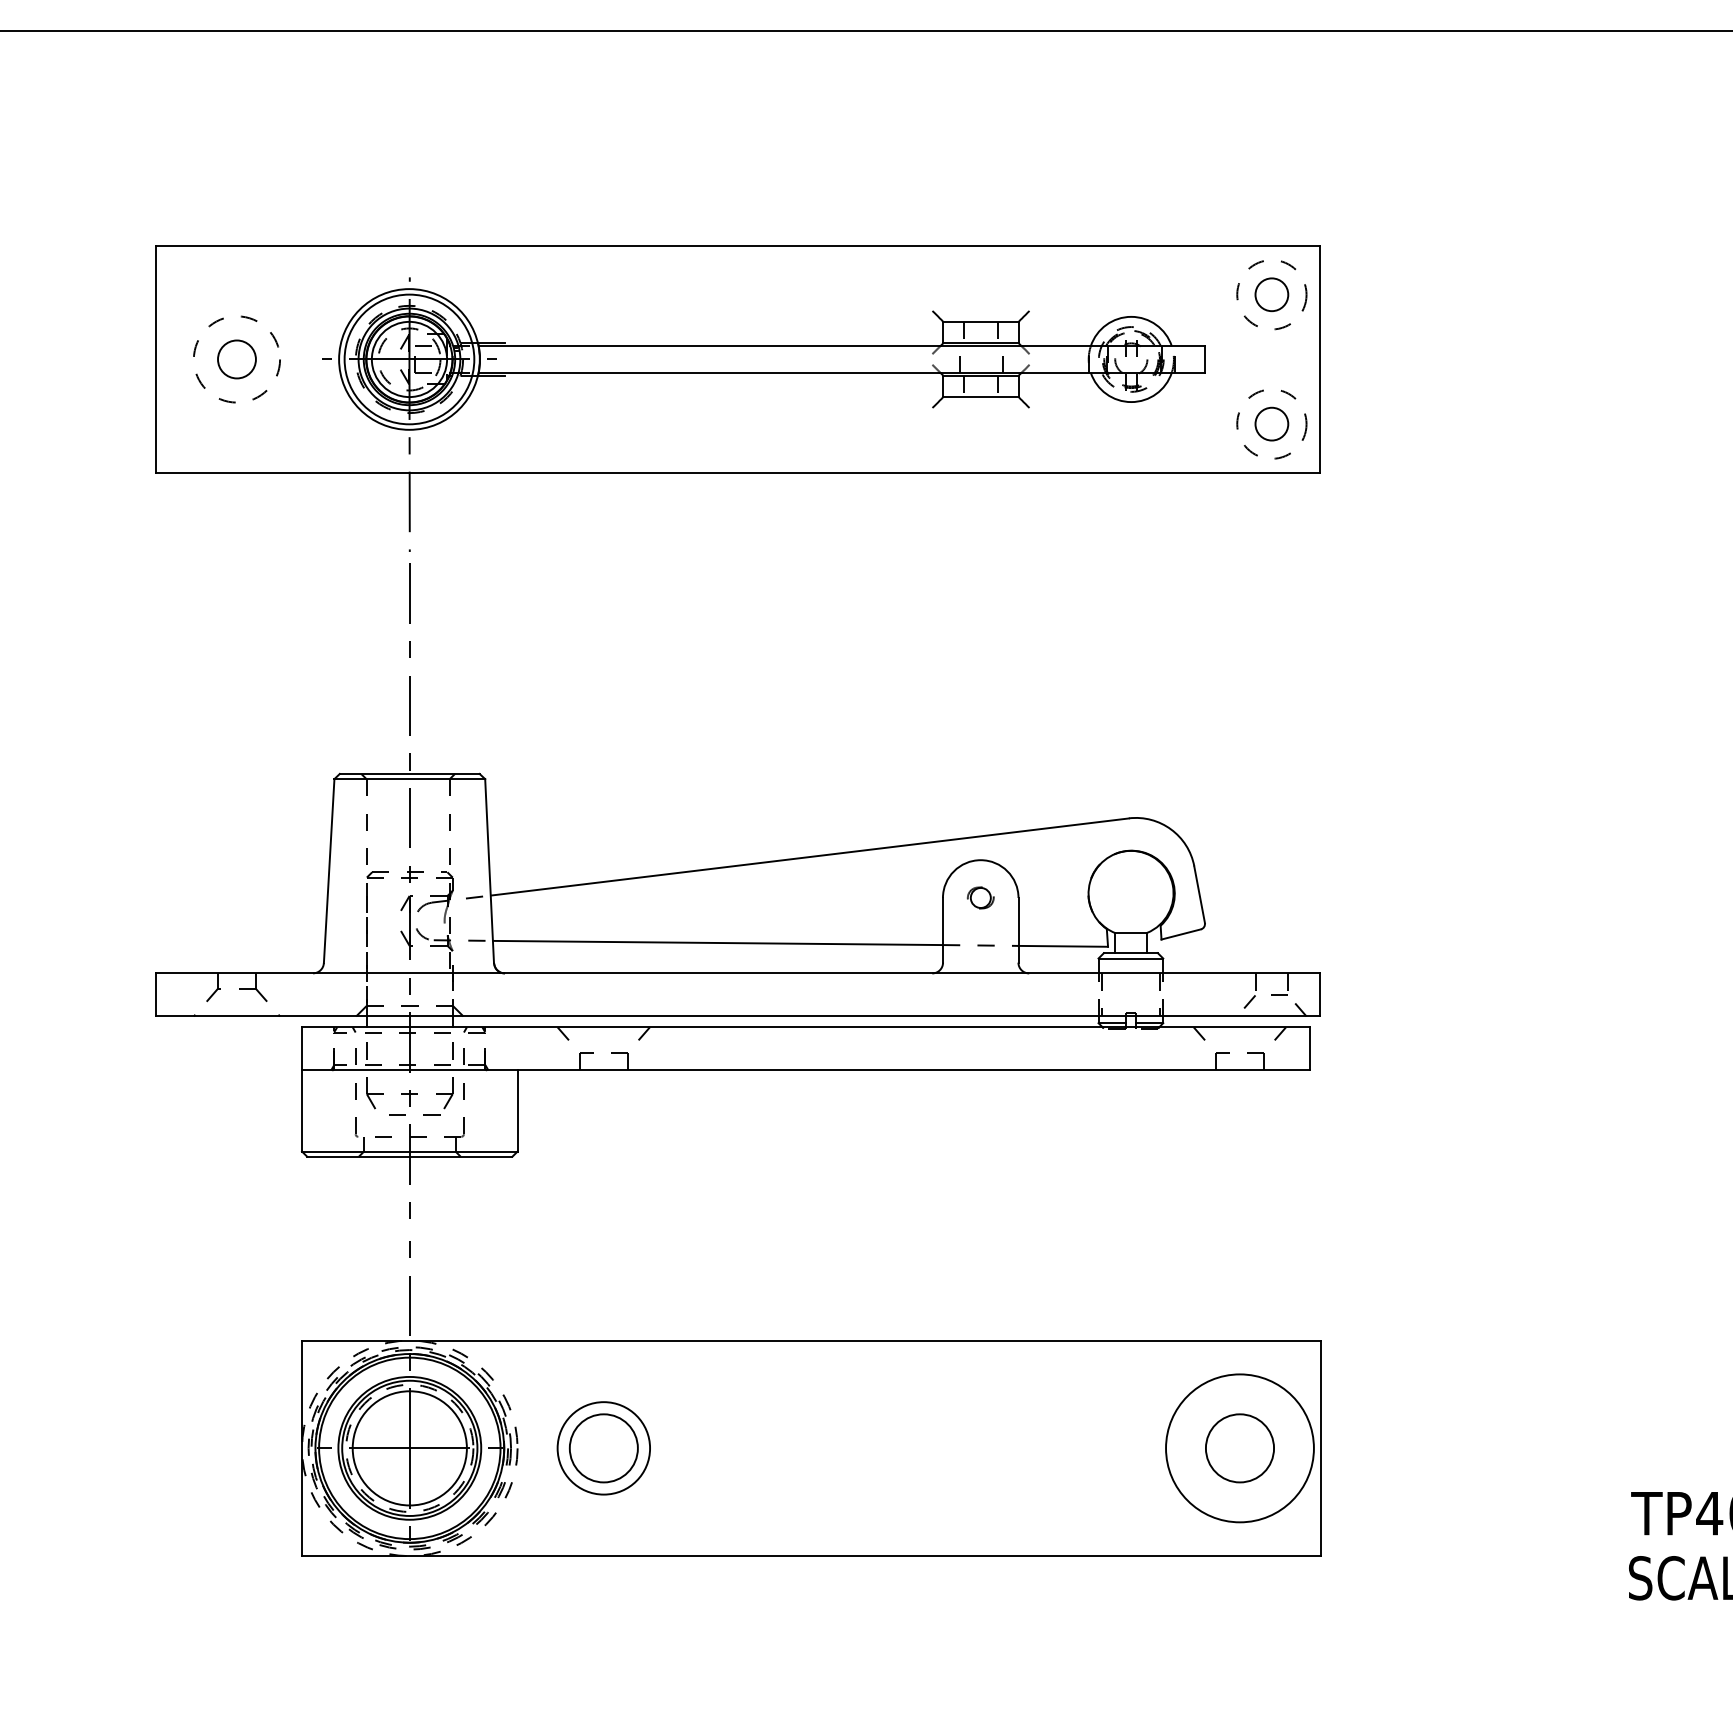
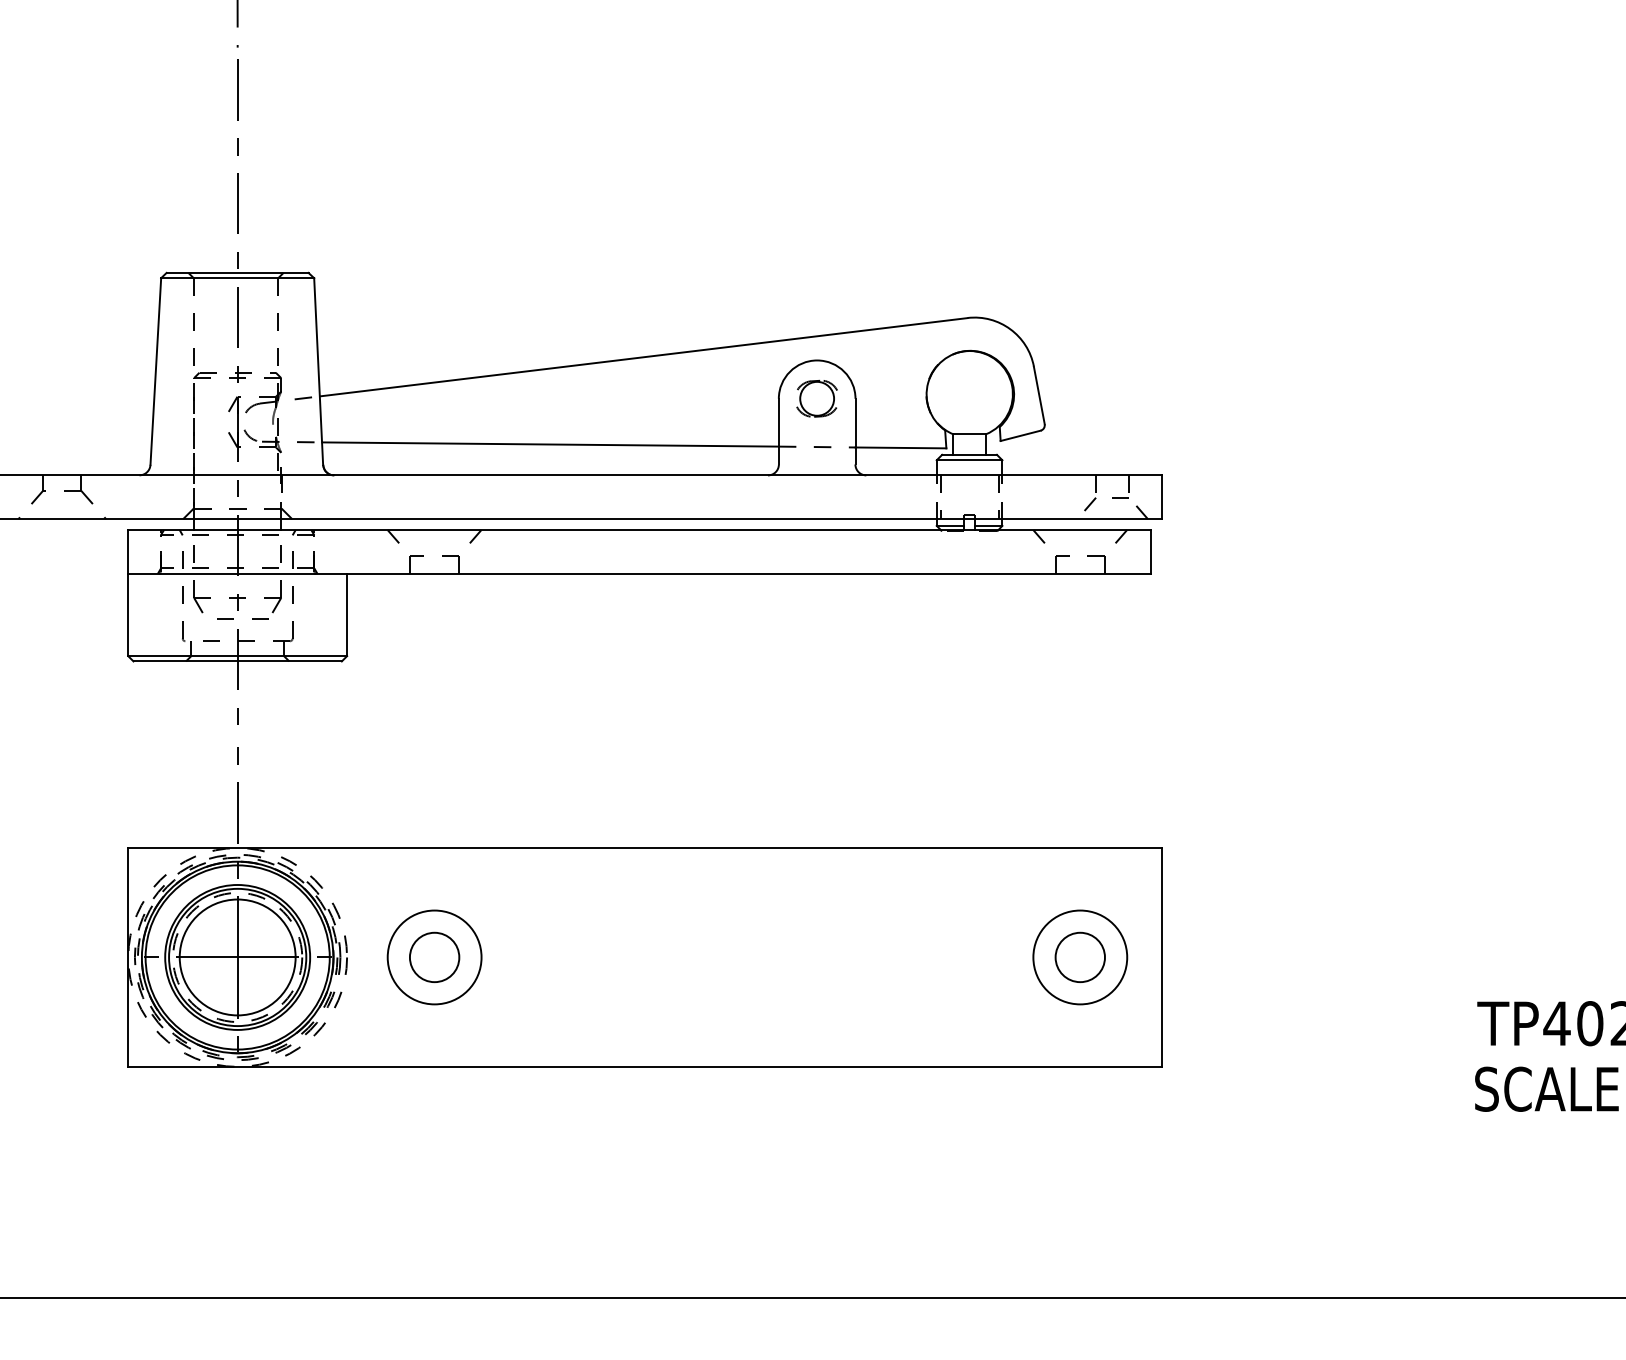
part: (980, 897) -> (816, 398), size x1.67
circle: (603, 1448) -> (434, 957), size x0.71
circle: (1239, 1448) -> (1079, 957), size x0.62
circle: (1239, 1448) -> (1079, 957), size x0.71

